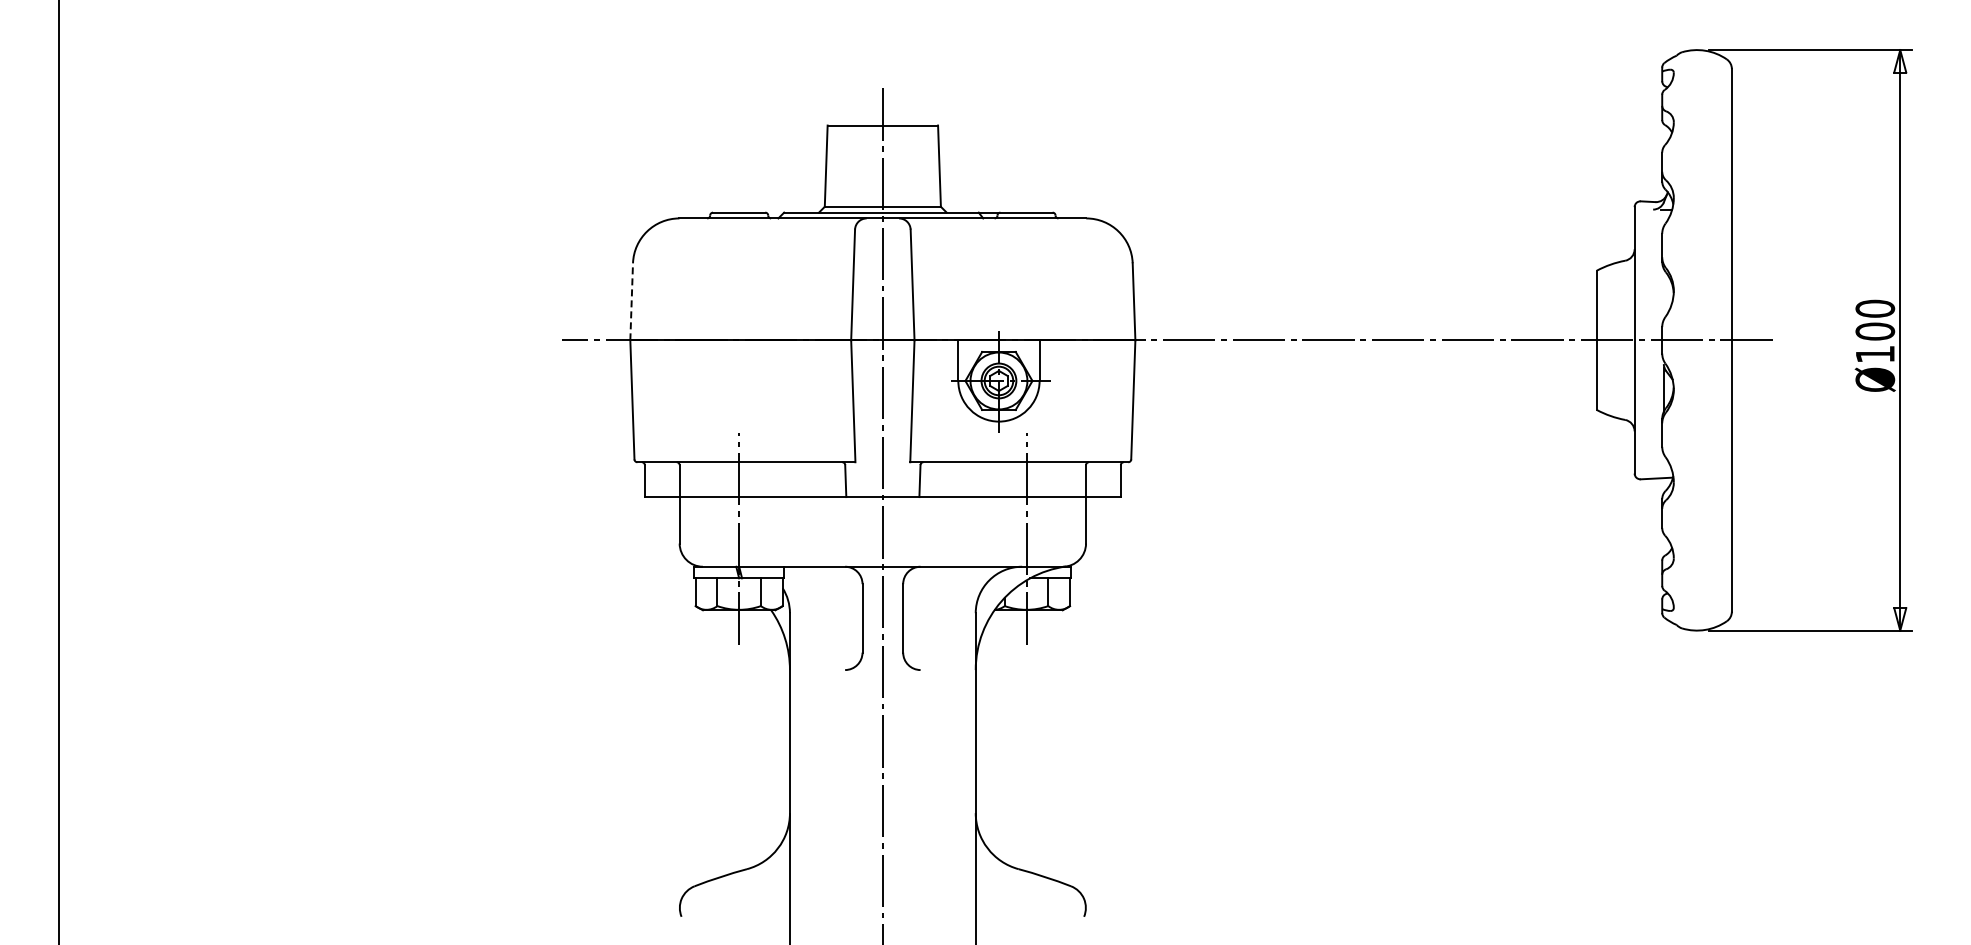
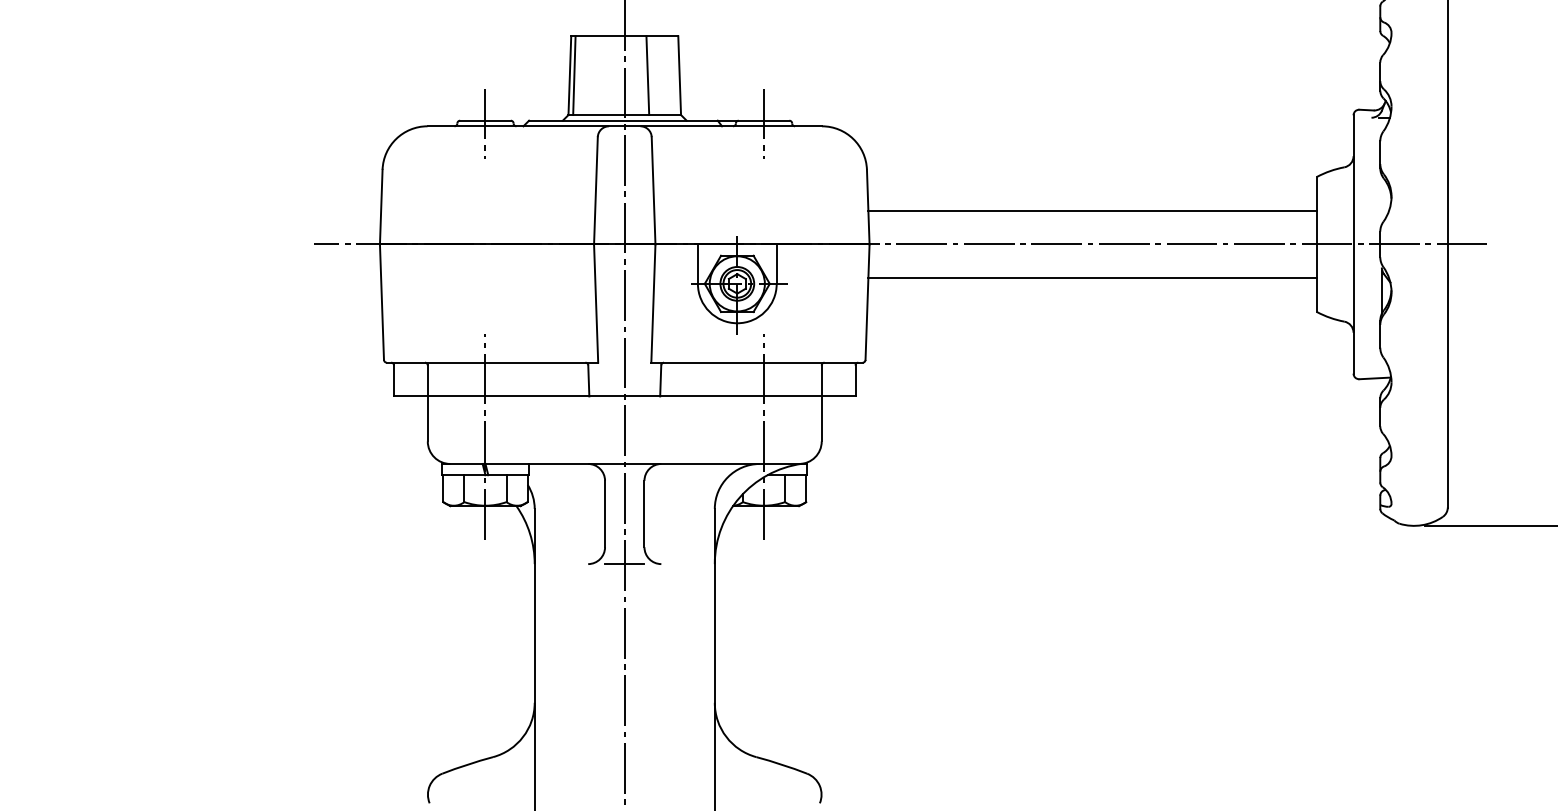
line: (830, 165) -> (574, 74), added
line: (906, 165) -> (647, 74), added
line: (739, 215) -> (485, 123), added
line: (1026, 215) -> (764, 123), added
line: (631, 301) -> (381, 206), dashed -> solid
line: (1365, 305) -> (1092, 210), added
line: (1365, 375) -> (1092, 278), added
line: (882, 670) -> (624, 564), added

